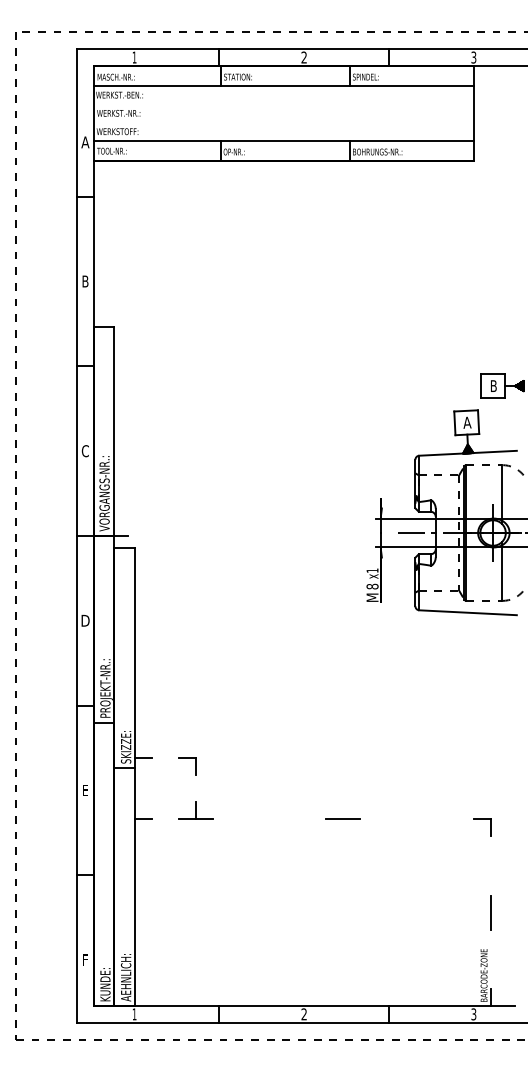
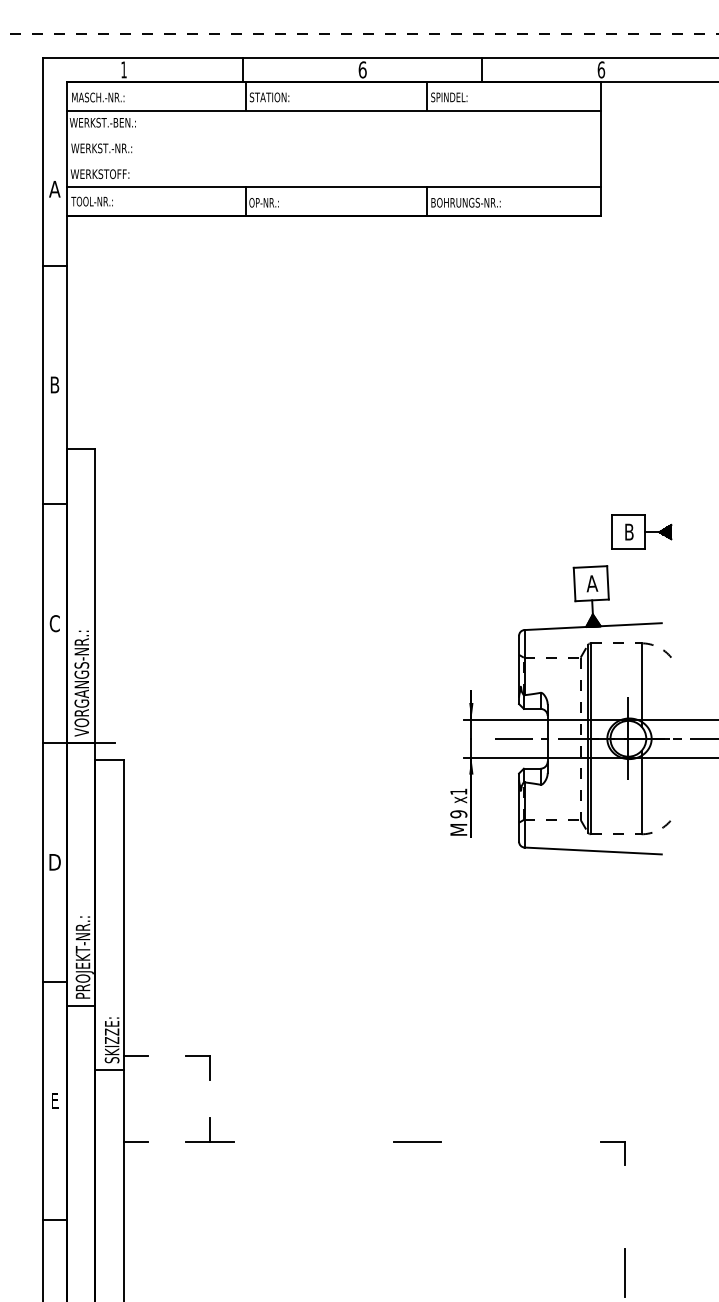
text: (304, 57) -> (363, 69), 2 -> 6
text: (473, 57) -> (600, 69), 3 -> 6
text: (372, 586) -> (458, 814), 8 -> 9

